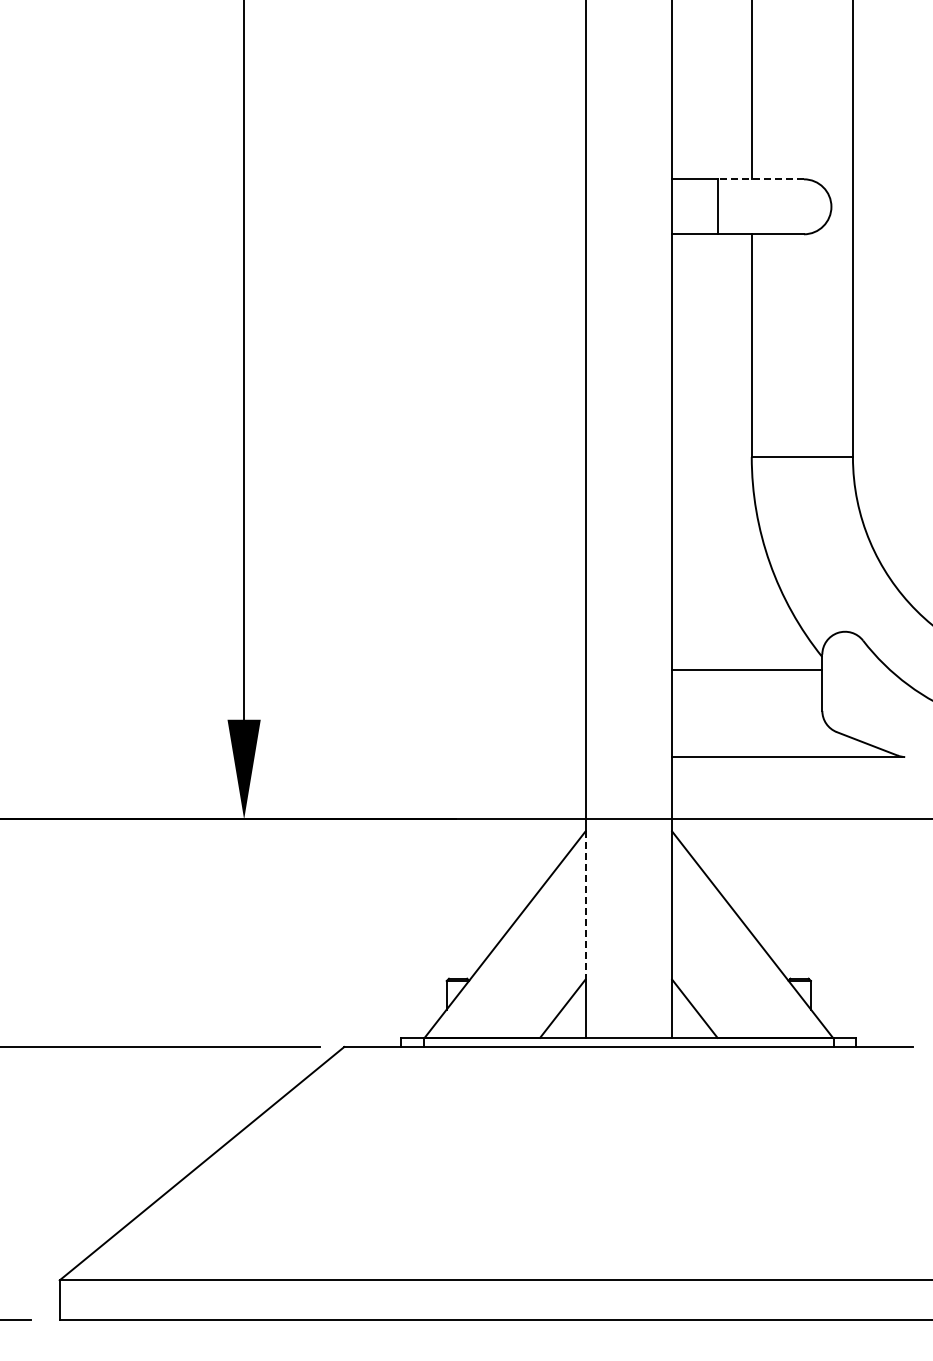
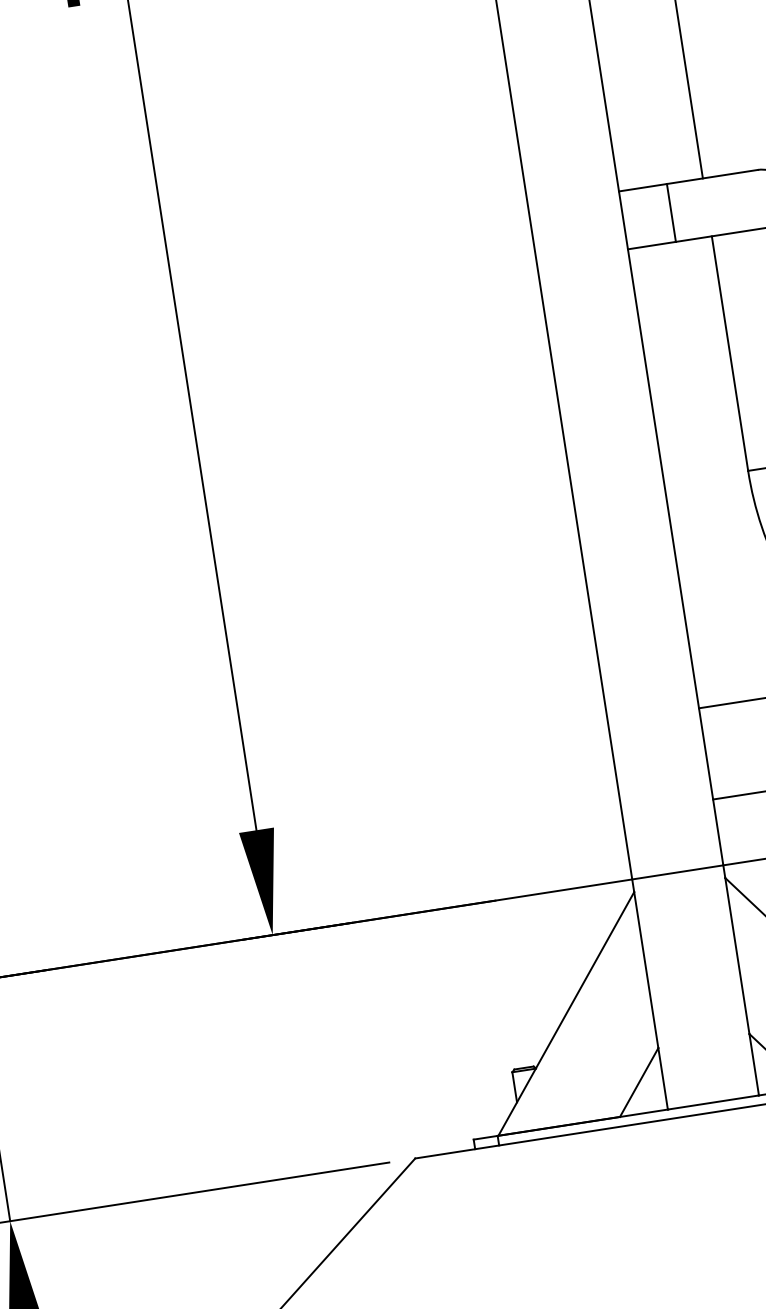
line: (760, 179) -> (712, 177), dashed -> solid
line: (585, 905) -> (646, 970), dashed -> solid

